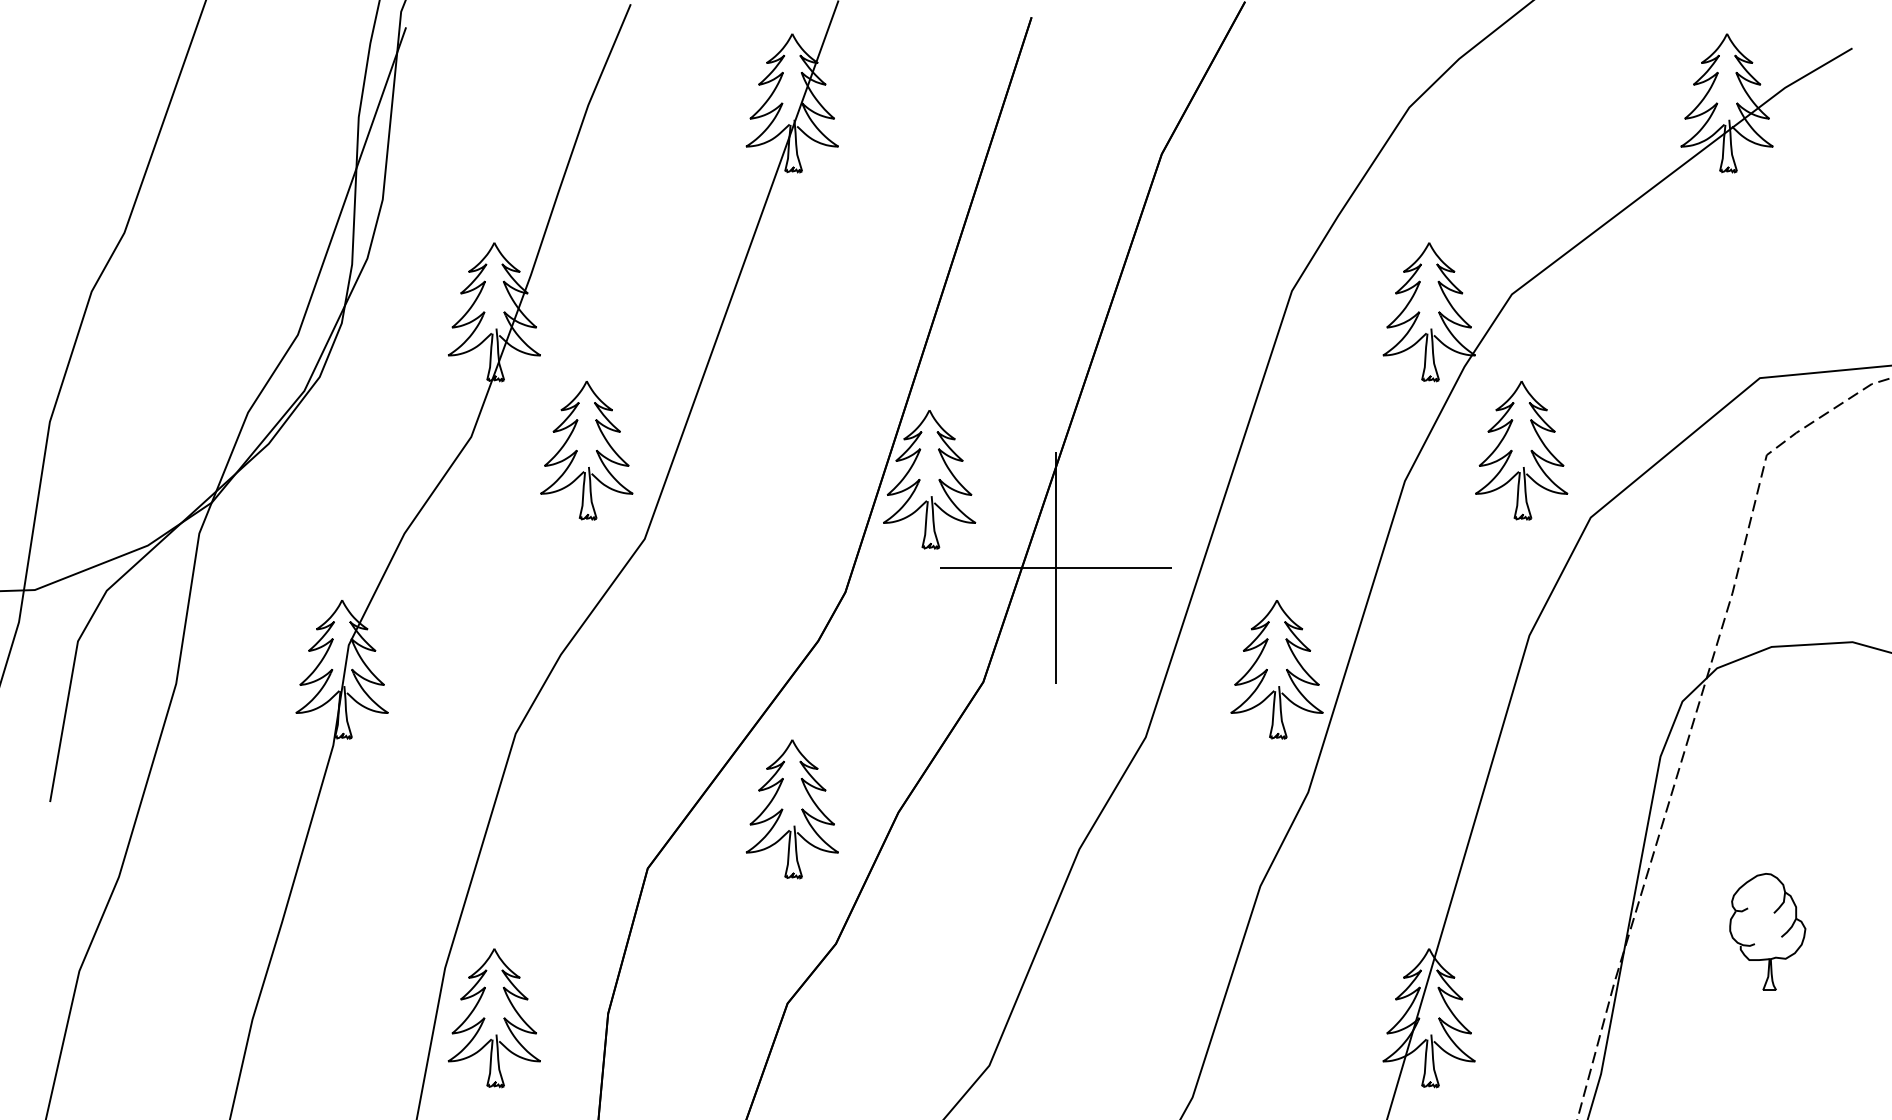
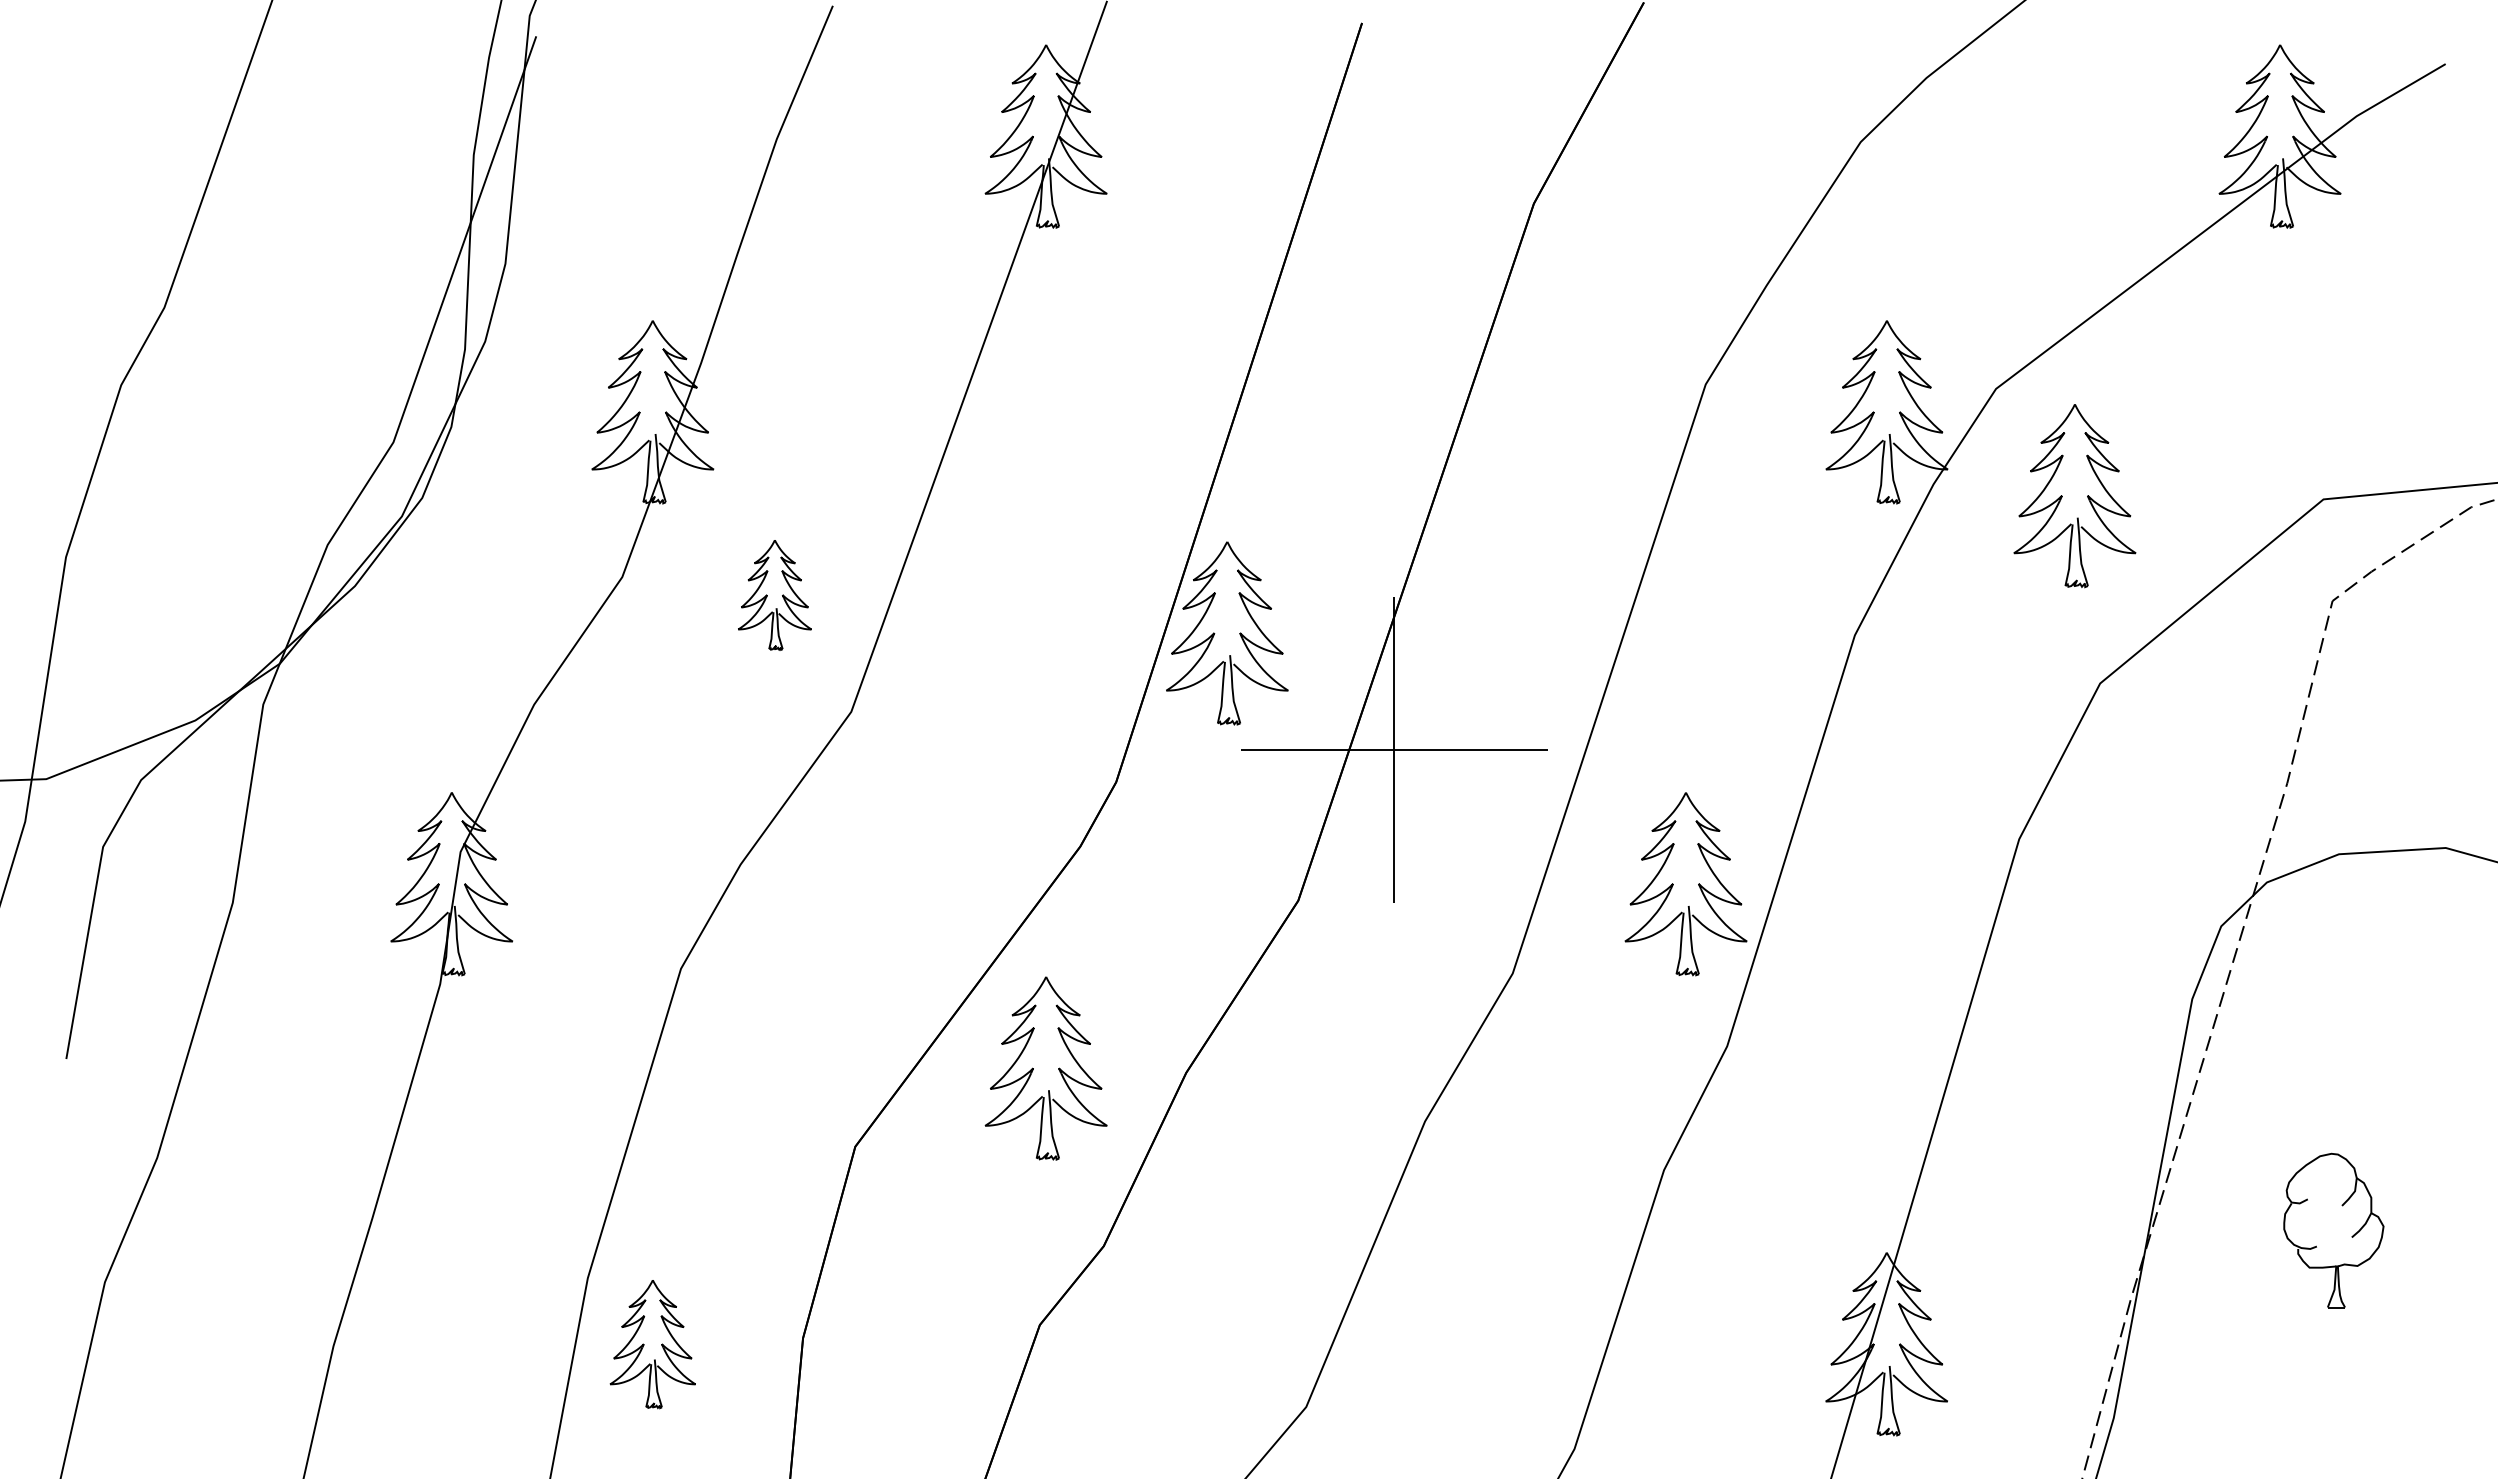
part: (586, 450) -> (774, 595), size x0.6
part: (1521, 450) -> (2074, 496), moved
part: (494, 1018) -> (652, 1344), size x0.7

